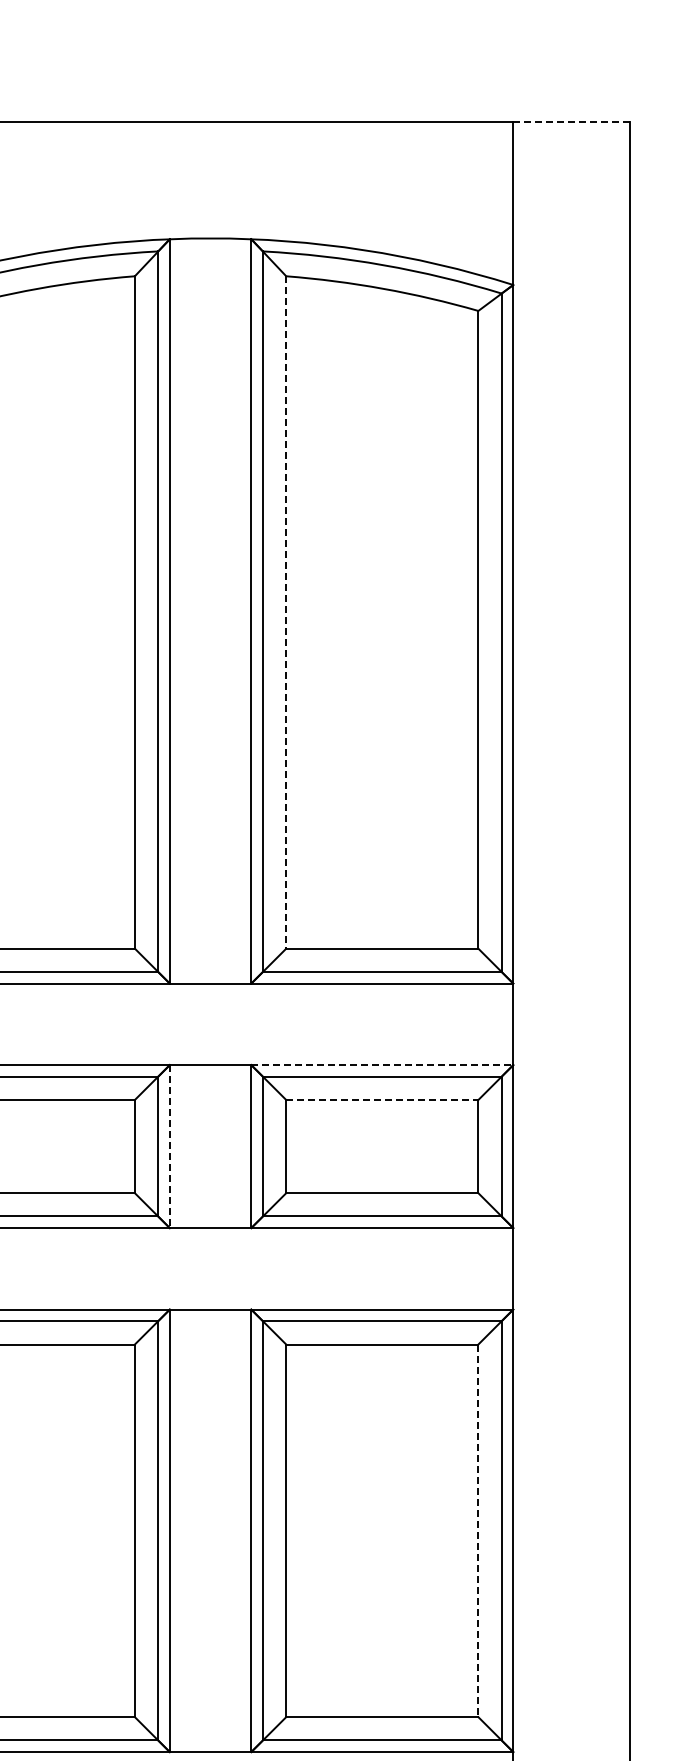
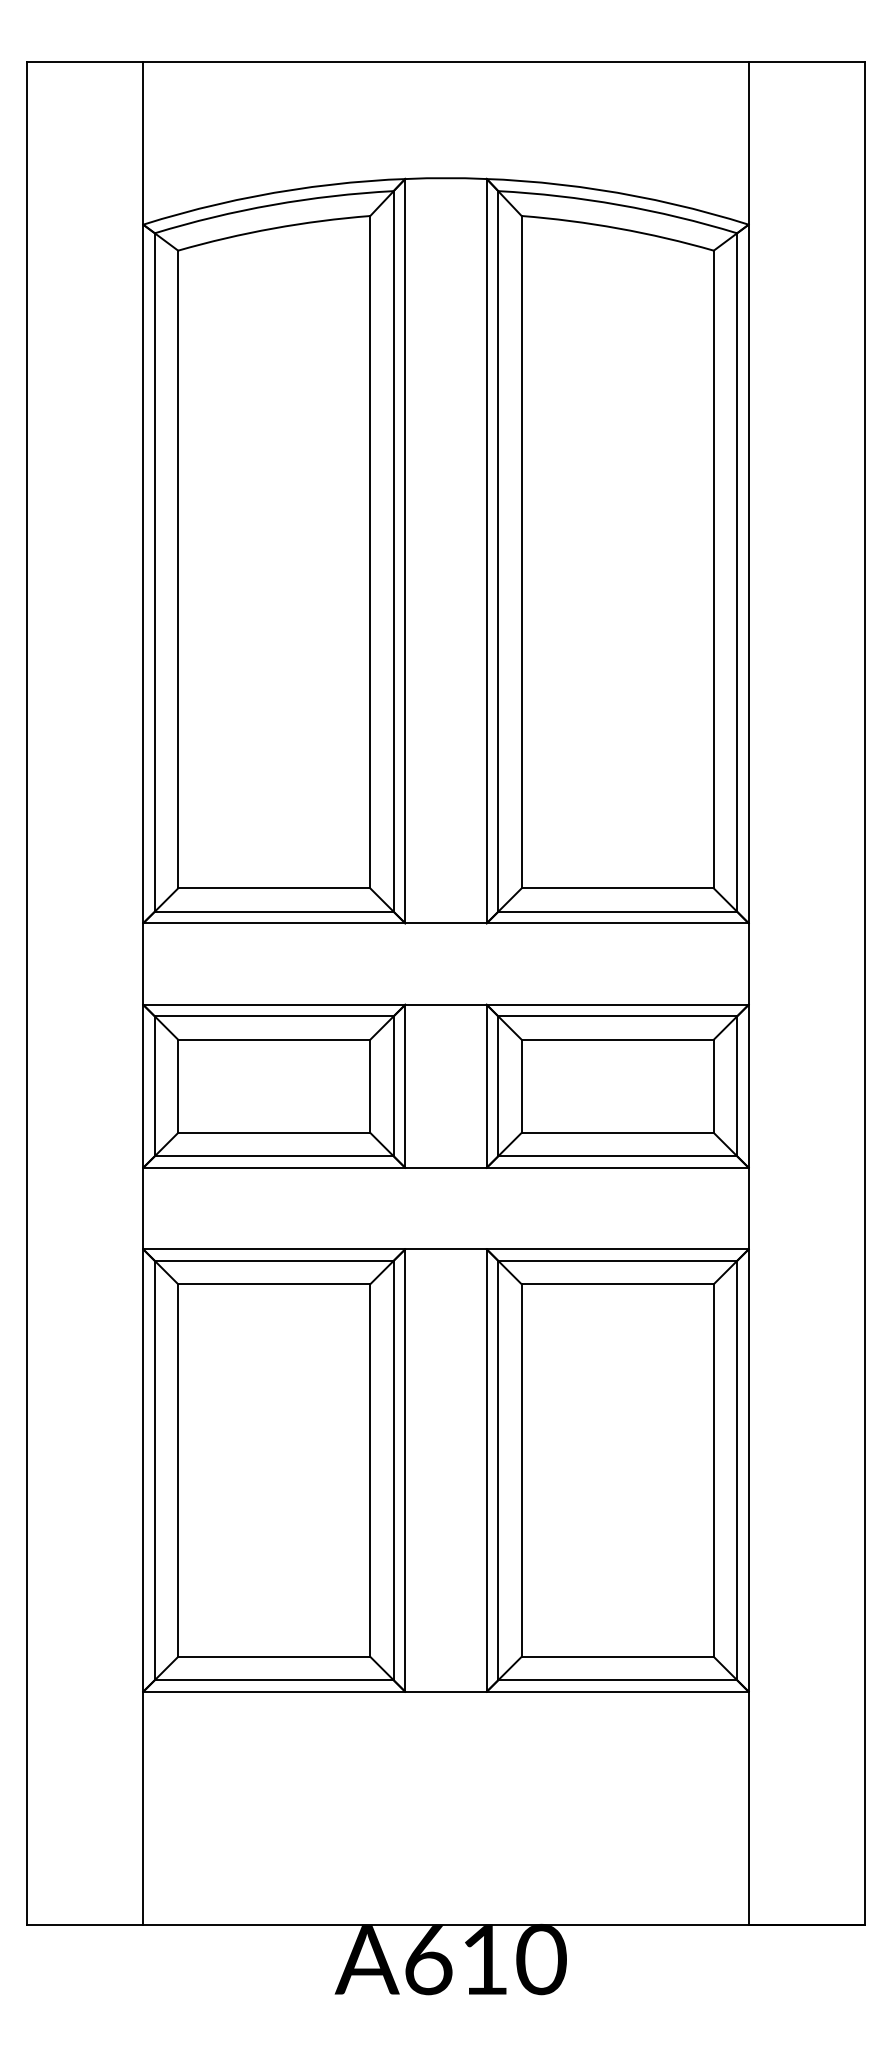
line: (572, 121) -> (807, 61), dashed -> solid
line: (286, 612) -> (521, 552), dashed -> solid
line: (382, 1064) -> (617, 1004), dashed -> solid
line: (383, 1099) -> (618, 1039), dashed -> solid
line: (170, 1146) -> (405, 1086), dashed -> solid
line: (478, 1531) -> (713, 1471), dashed -> solid

